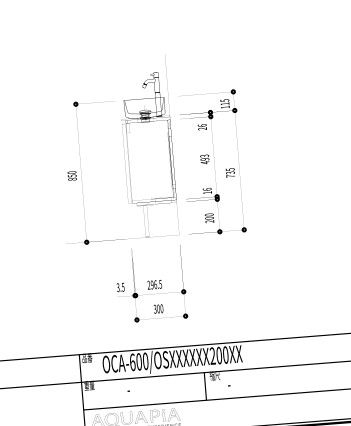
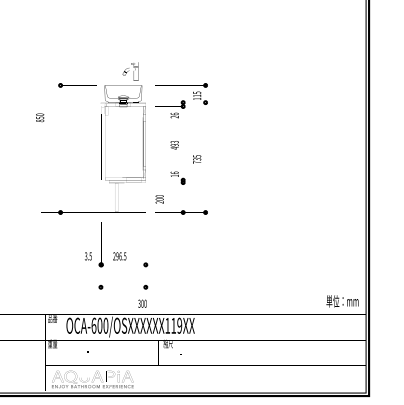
text: (72, 175) -> (40, 117), moved
text: (209, 218) -> (159, 199), moved
text: (158, 308) -> (142, 303), moved
text: (219, 355) -> (173, 325), OCA-600/OSXXXXXX200XX -> OCA-600/OSXXXXXX119XX

